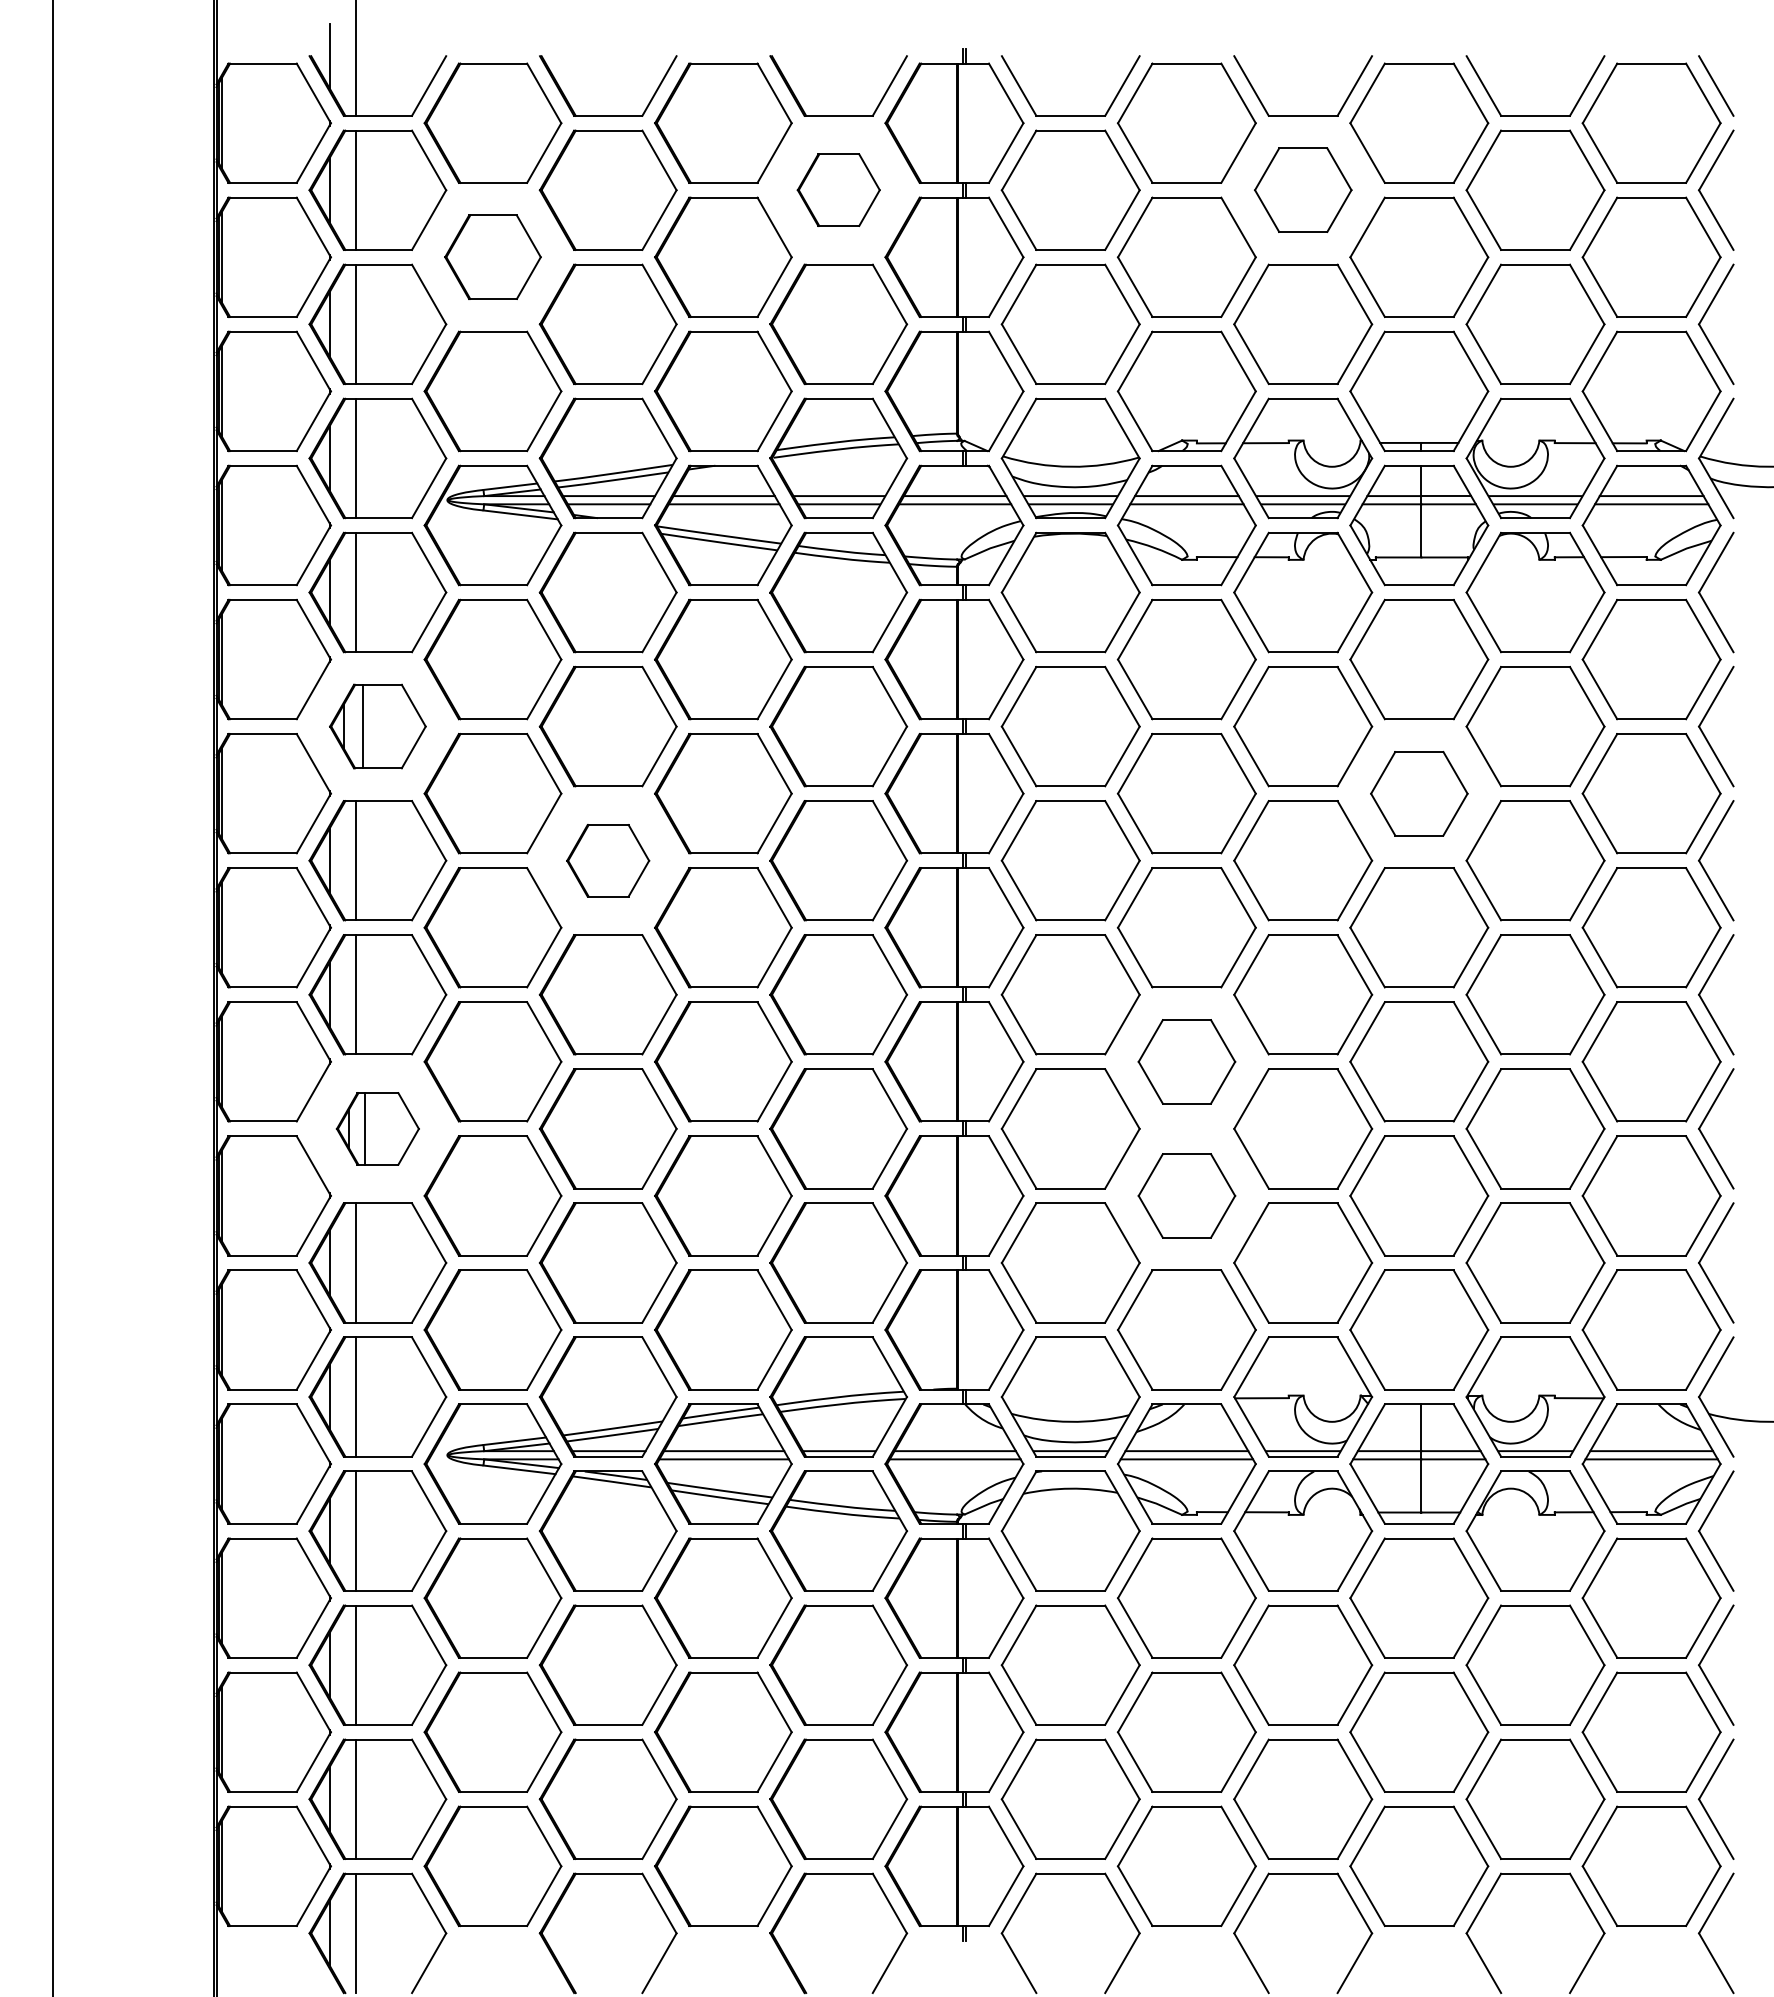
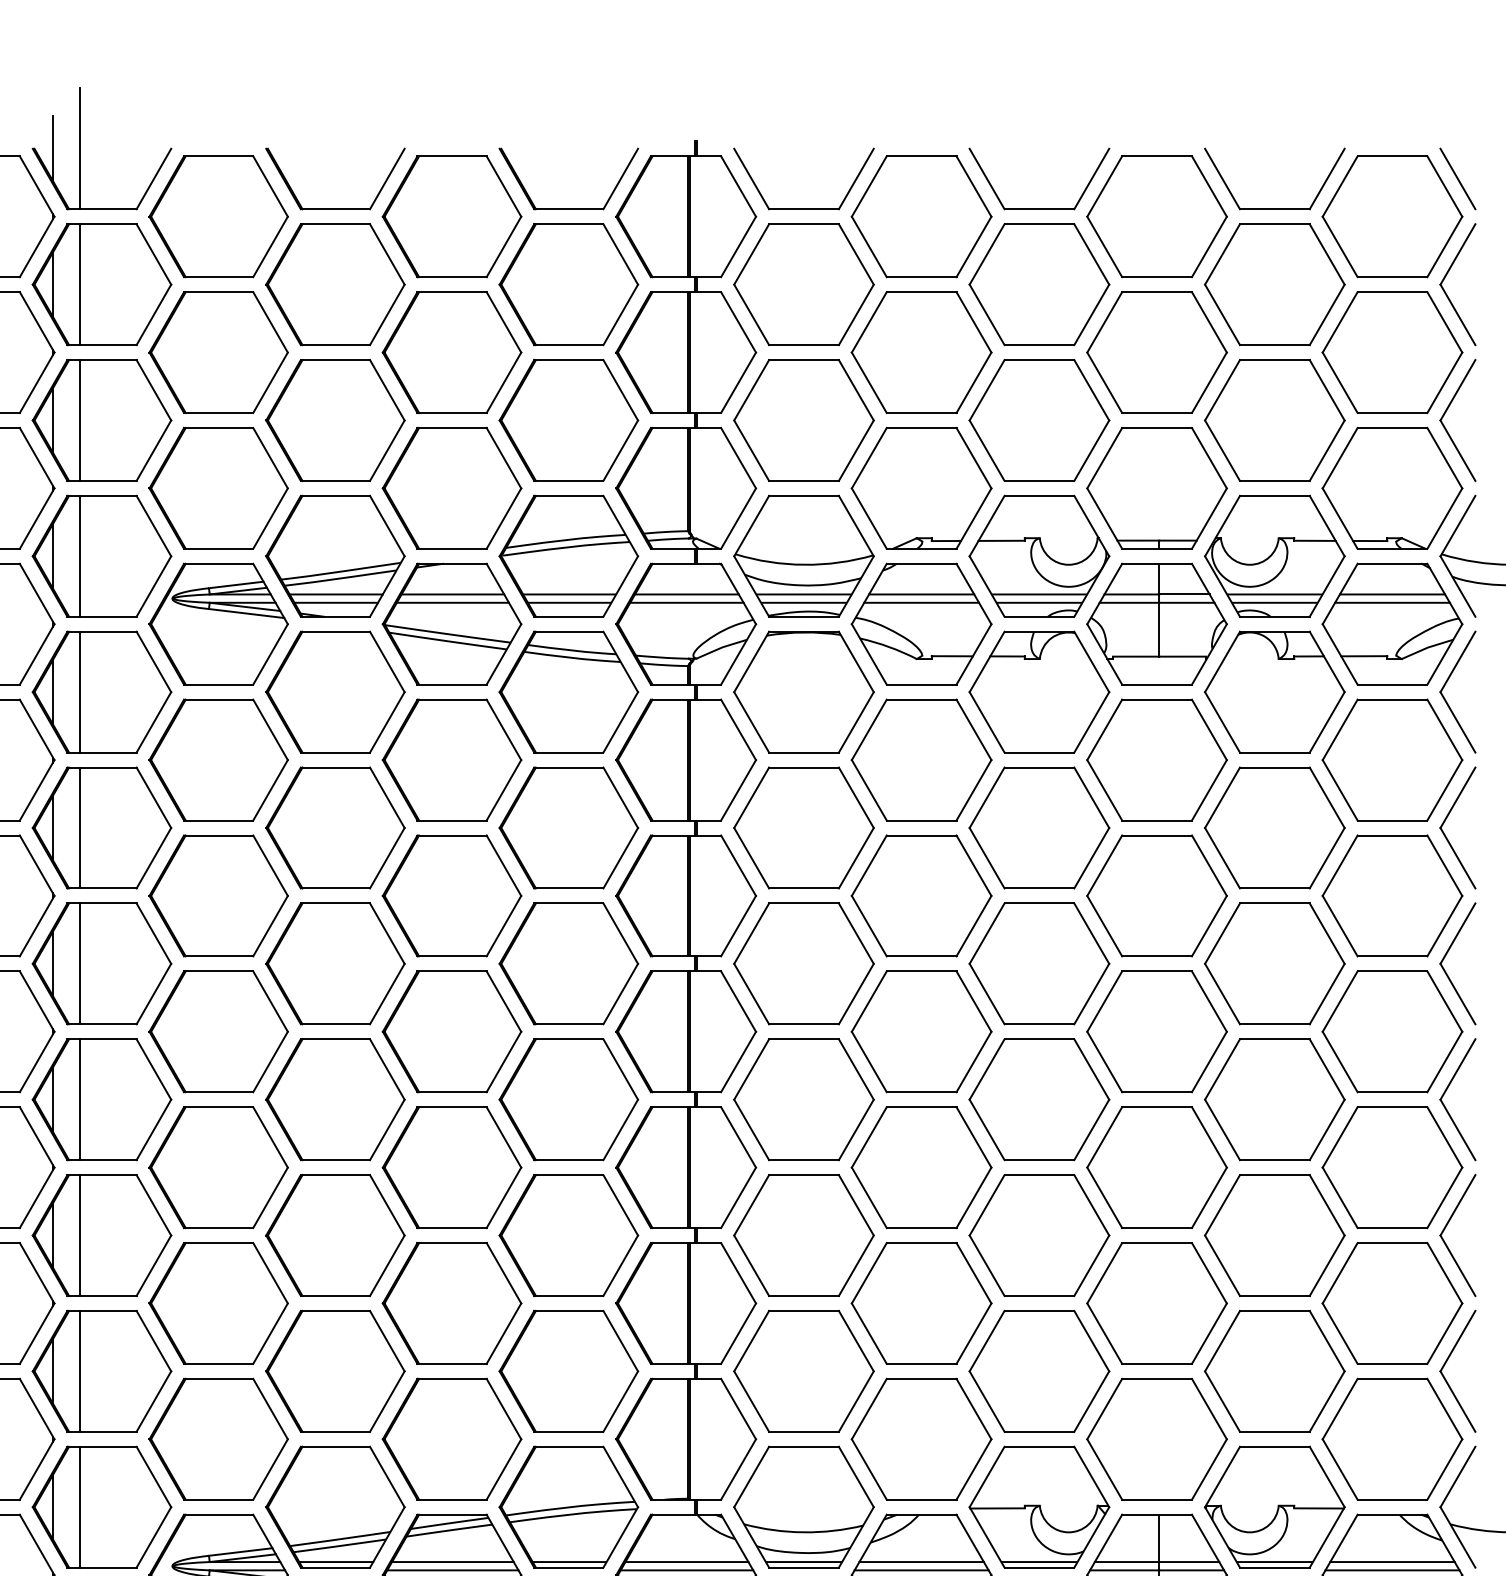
part: (838, 189) -> (568, 283), size x1.67
part: (1303, 189) -> (1039, 283), size x1.43
part: (492, 256) -> (218, 351), size x1.43
part: (377, 726) -> (101, 827), size x1.43
part: (1419, 793) -> (1157, 895), size x1.43
part: (607, 860) -> (334, 963), size x1.67
part: (1186, 1061) -> (921, 1167), size x1.43
part: (377, 1128) -> (101, 1235), size x1.67
part: (1186, 1195) -> (921, 1303), size x1.43

